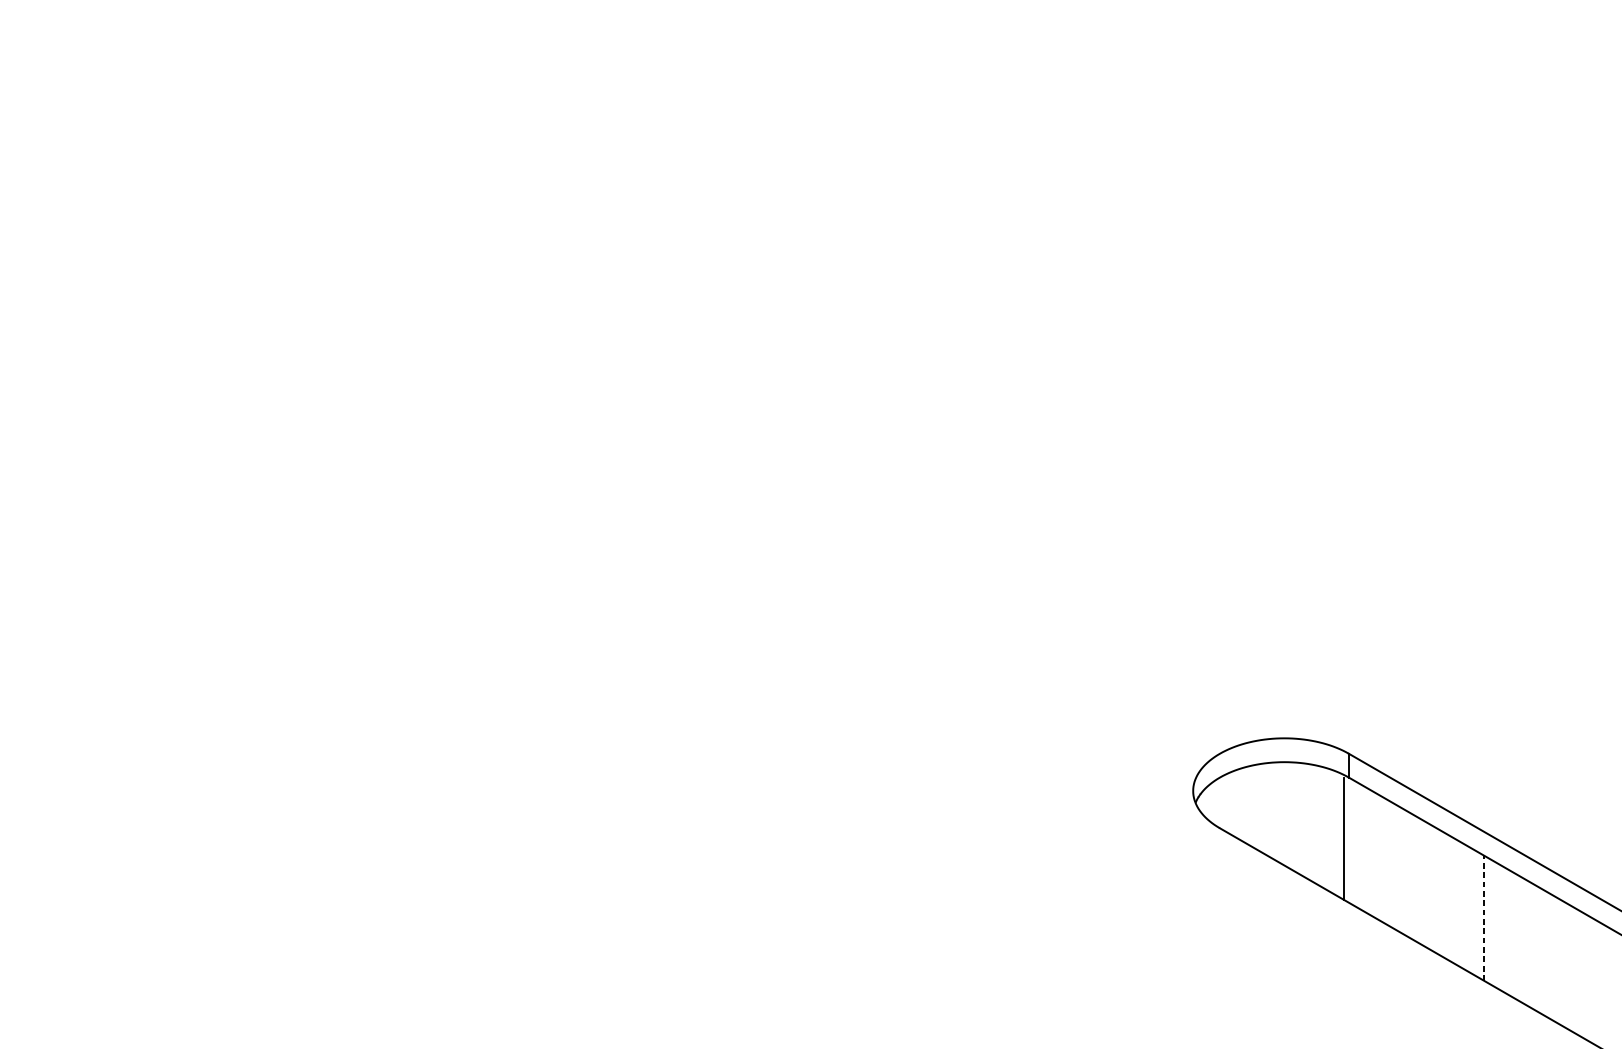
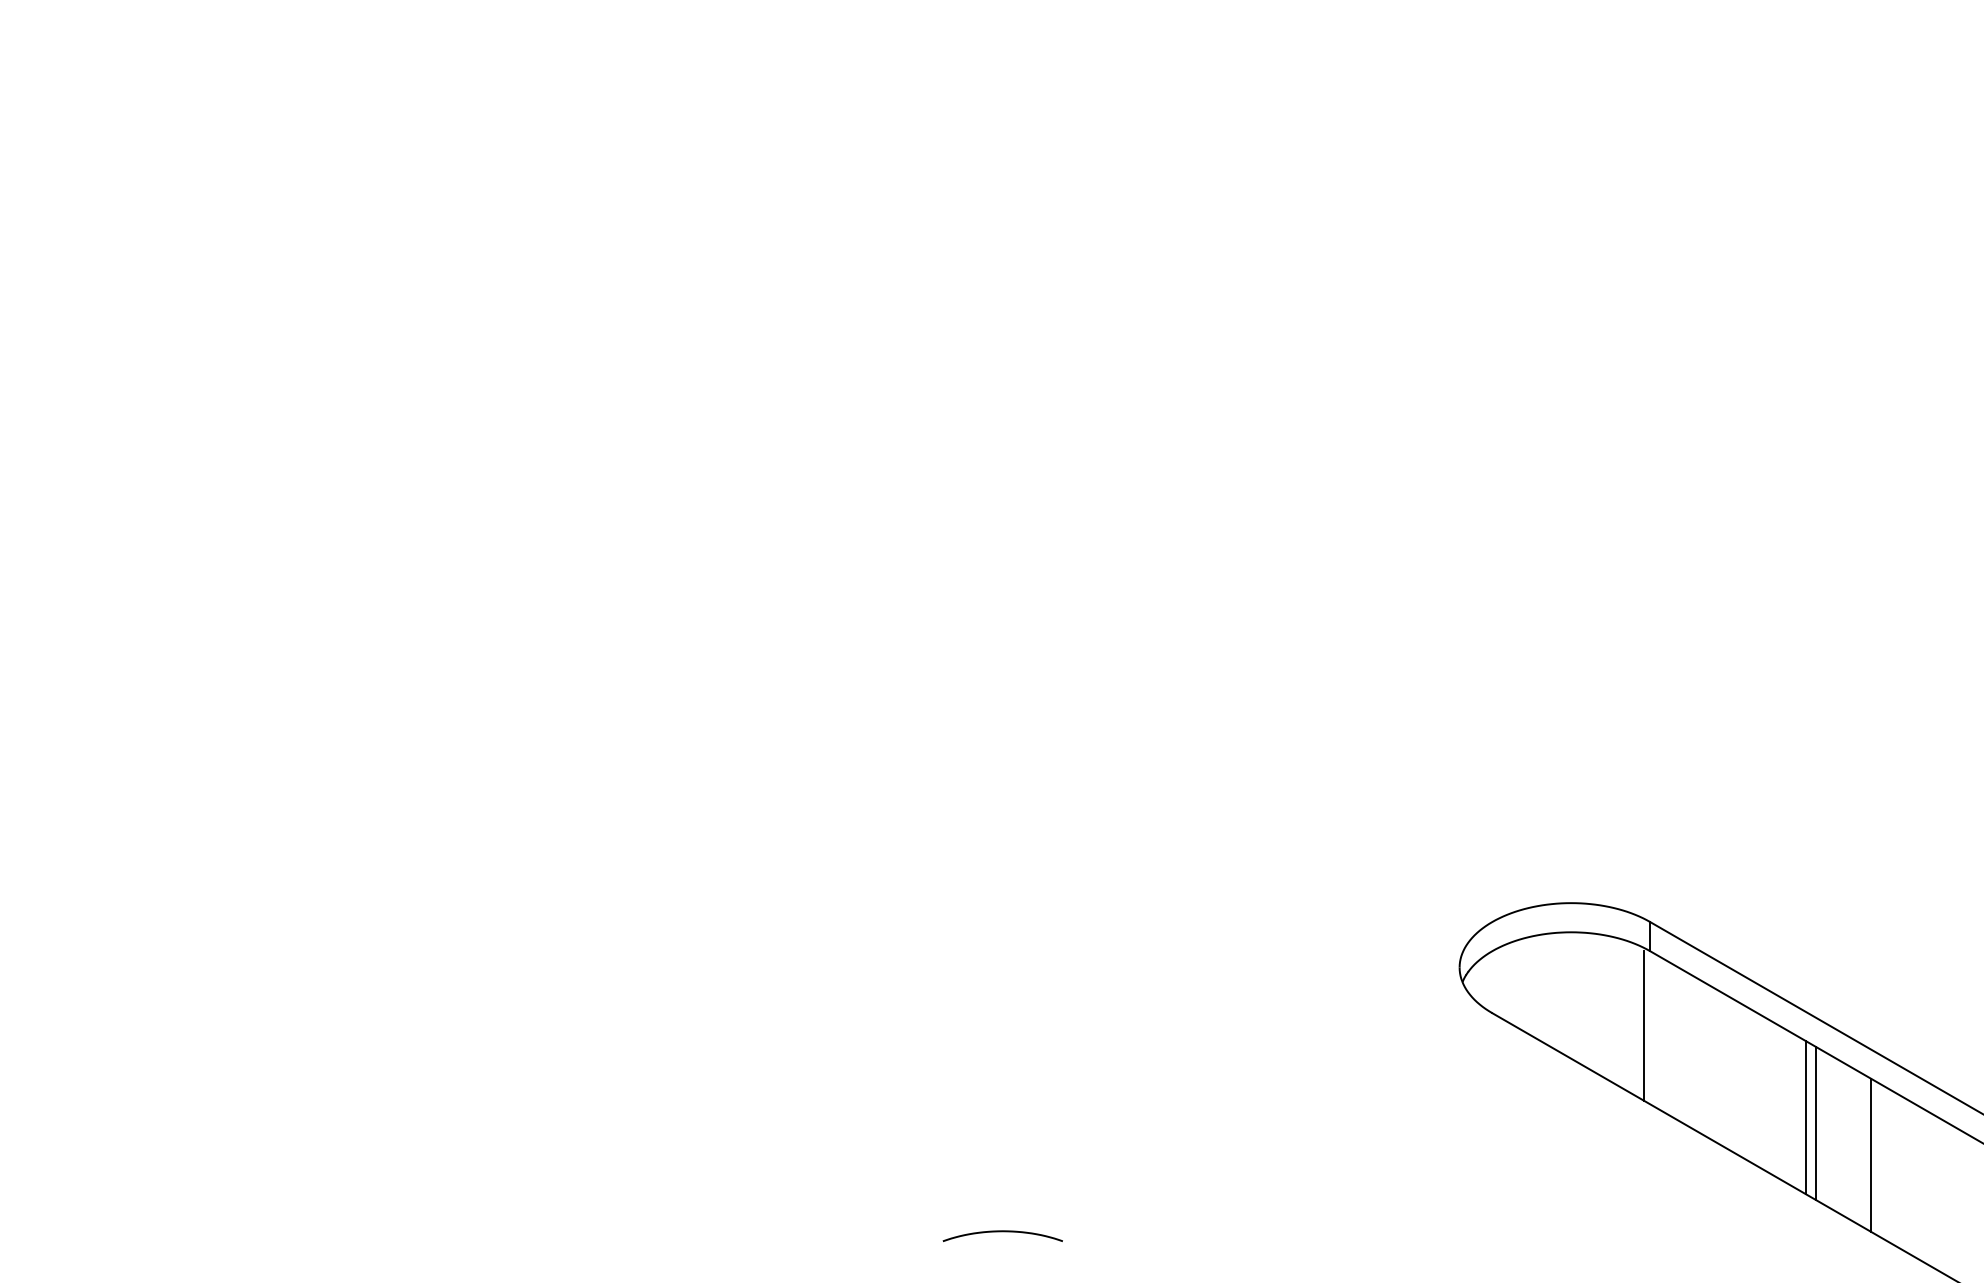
line: (1476, 913) -> (1806, 1117), added
line: (1484, 918) -> (1815, 1123), dashed -> solid
line: (1529, 943) -> (1871, 1154), added
curve: (819, 1007) -> (1002, 1232), added

